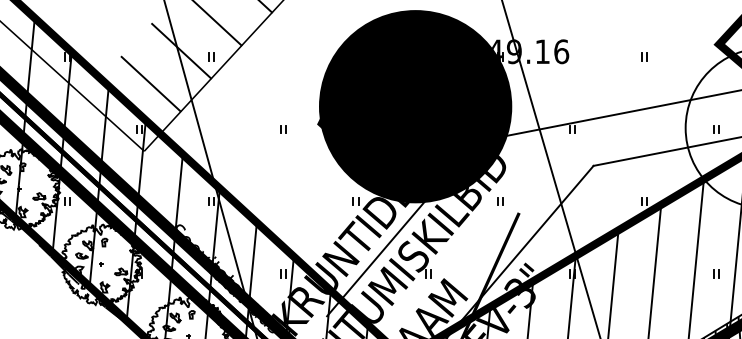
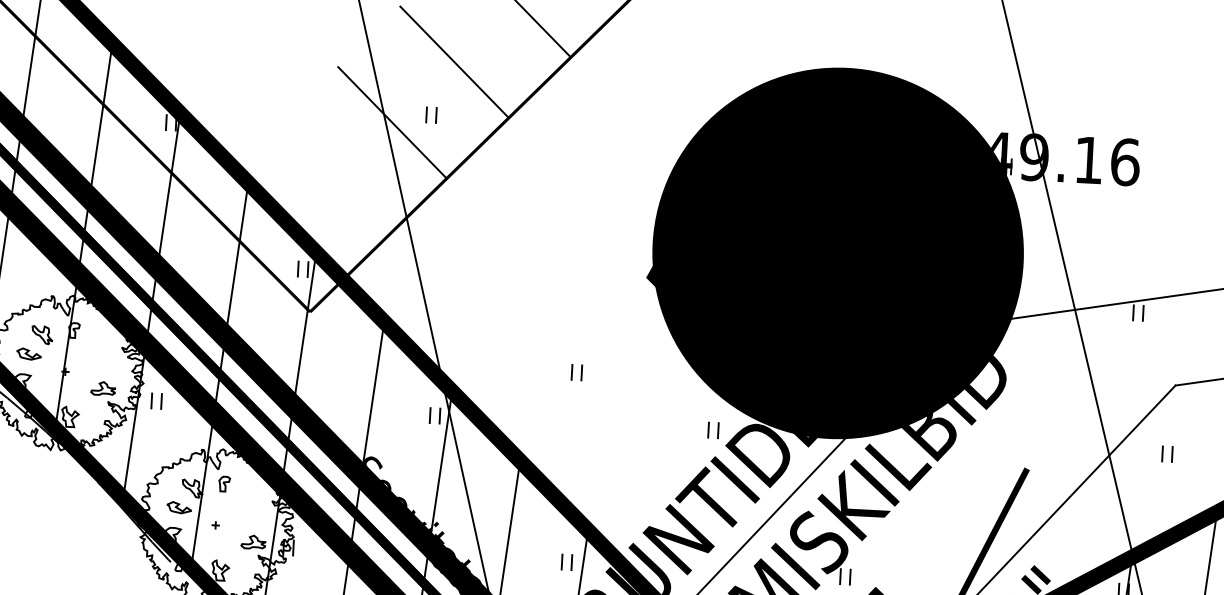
part: (211, 56) -> (431, 113), moved
line: (150, 83) -> (329, 181), removed
part: (283, 129) -> (576, 372), moved
part: (500, 201) -> (1167, 454), moved

